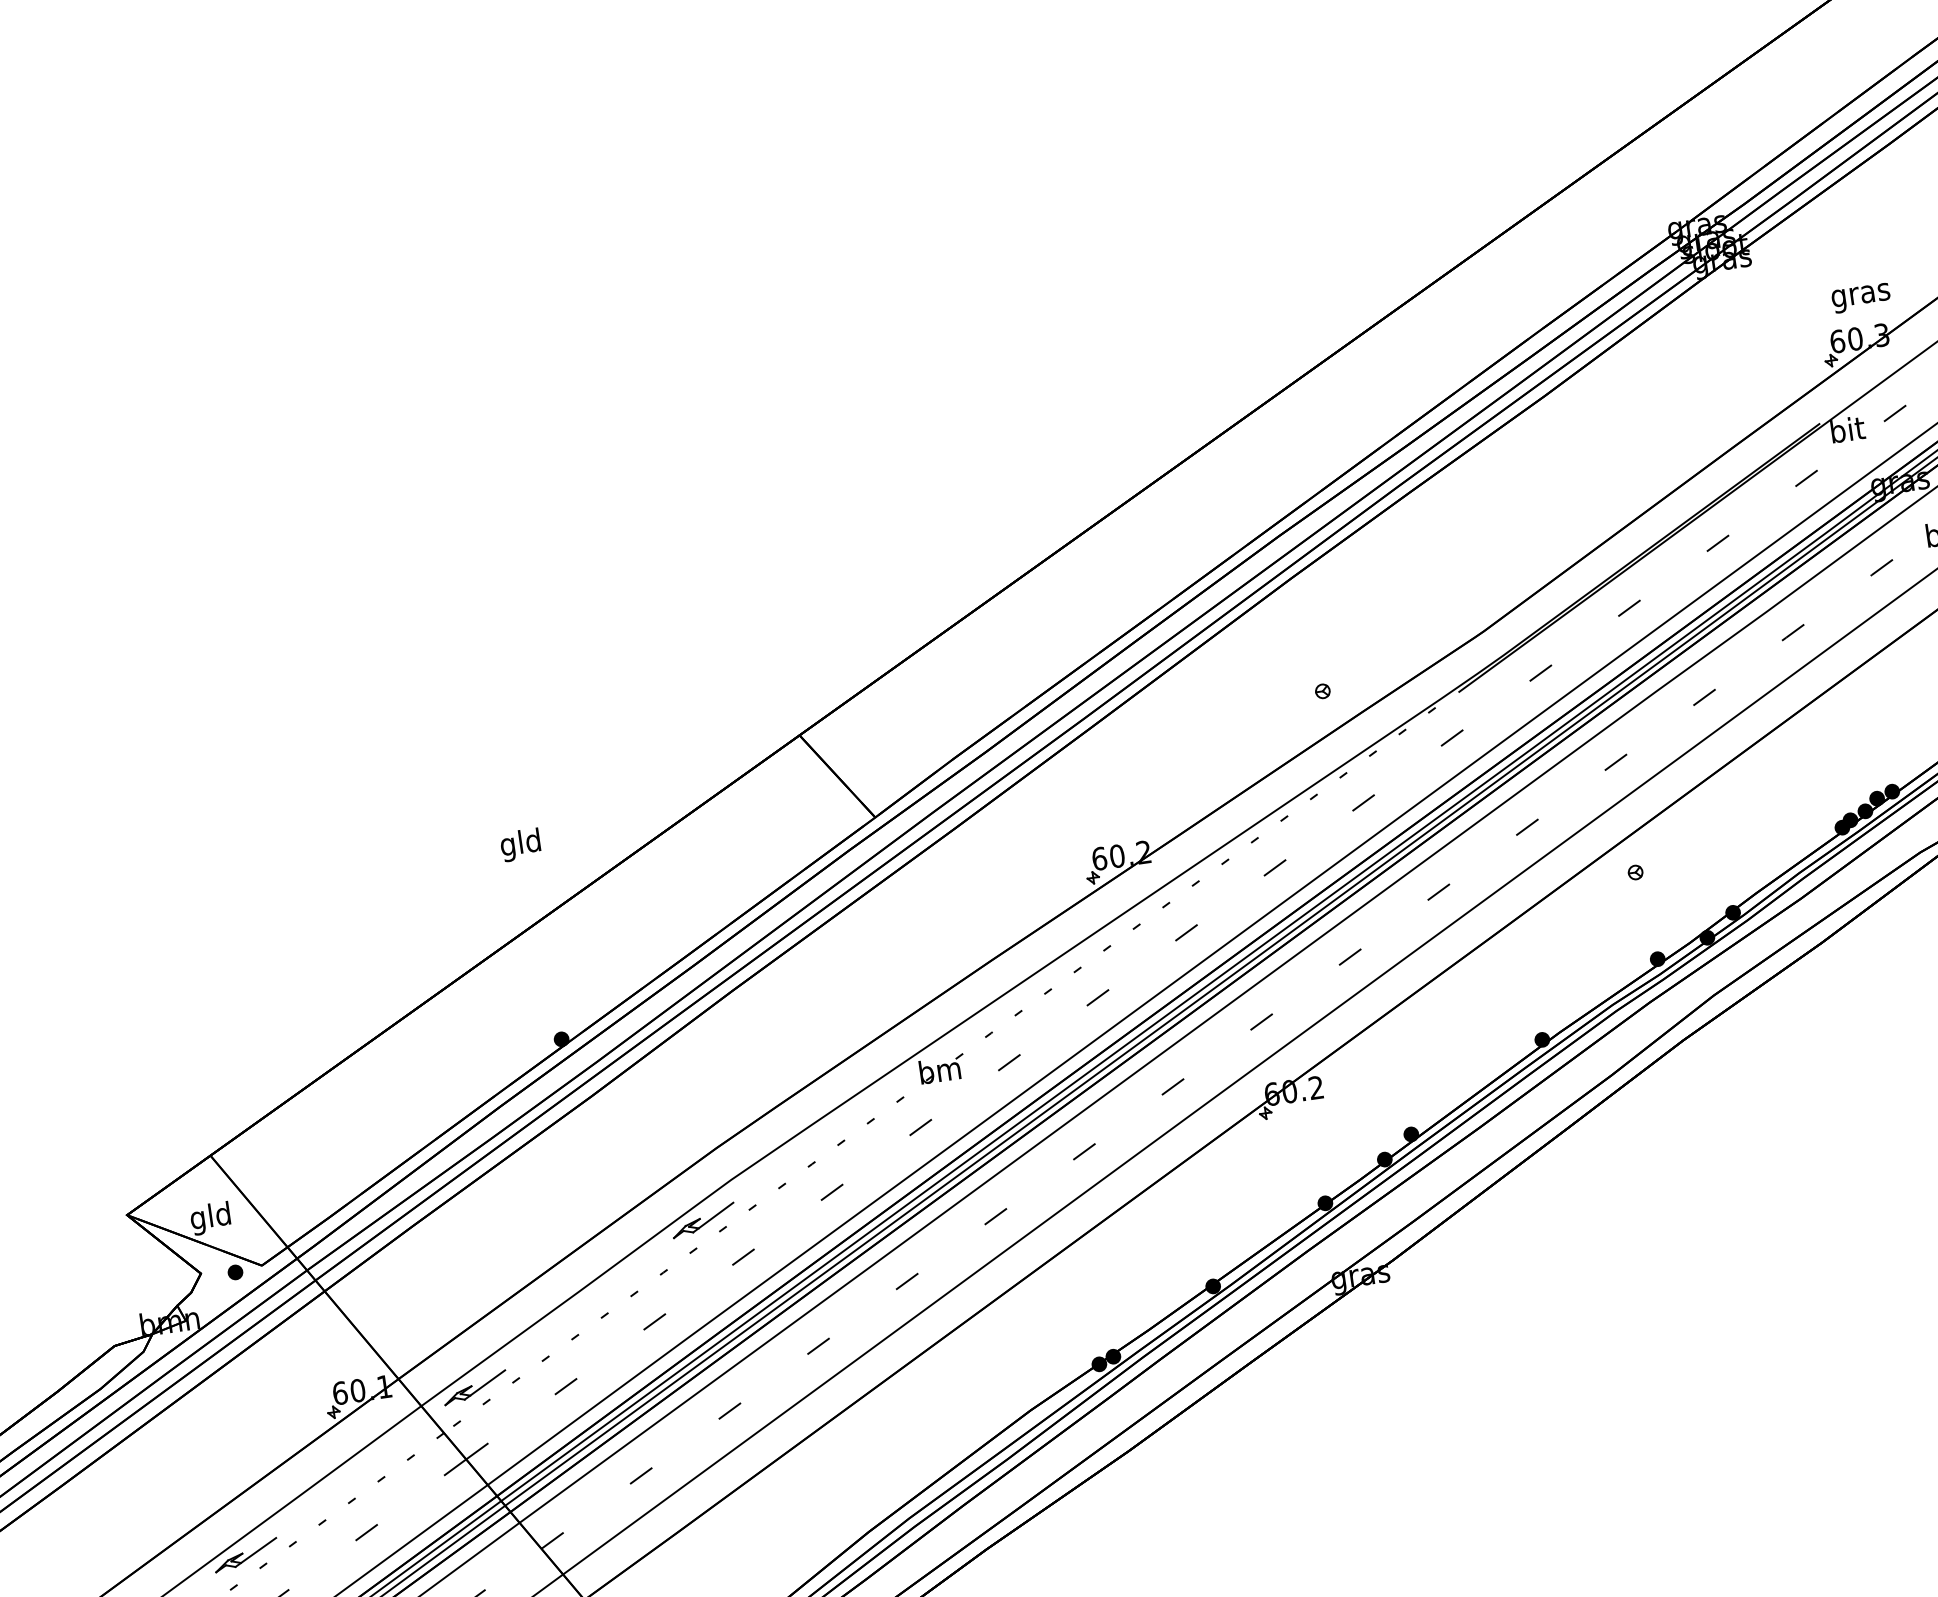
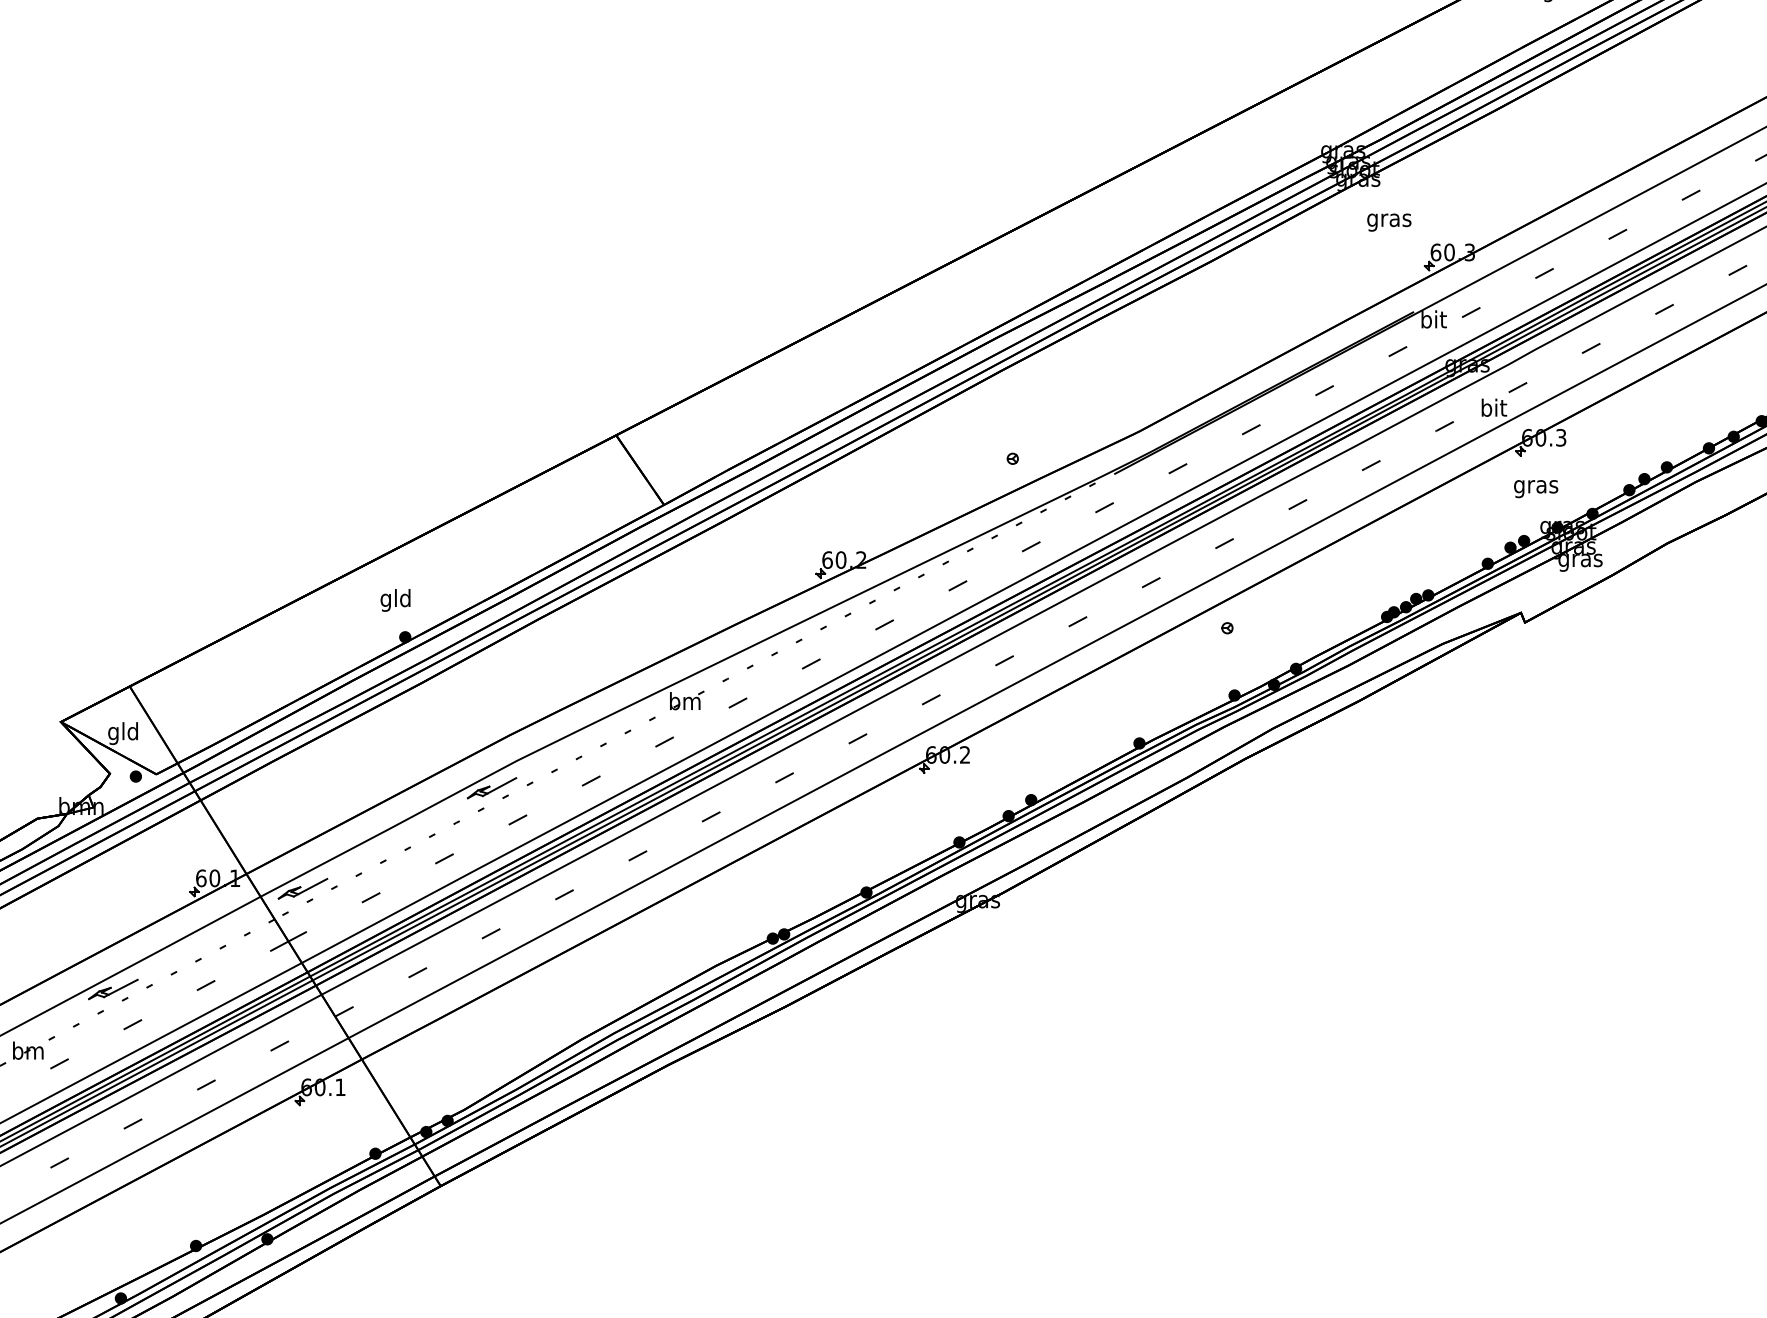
text: (1861, 298) -> (1389, 222), moved
text: (520, 845) -> (395, 600), moved

